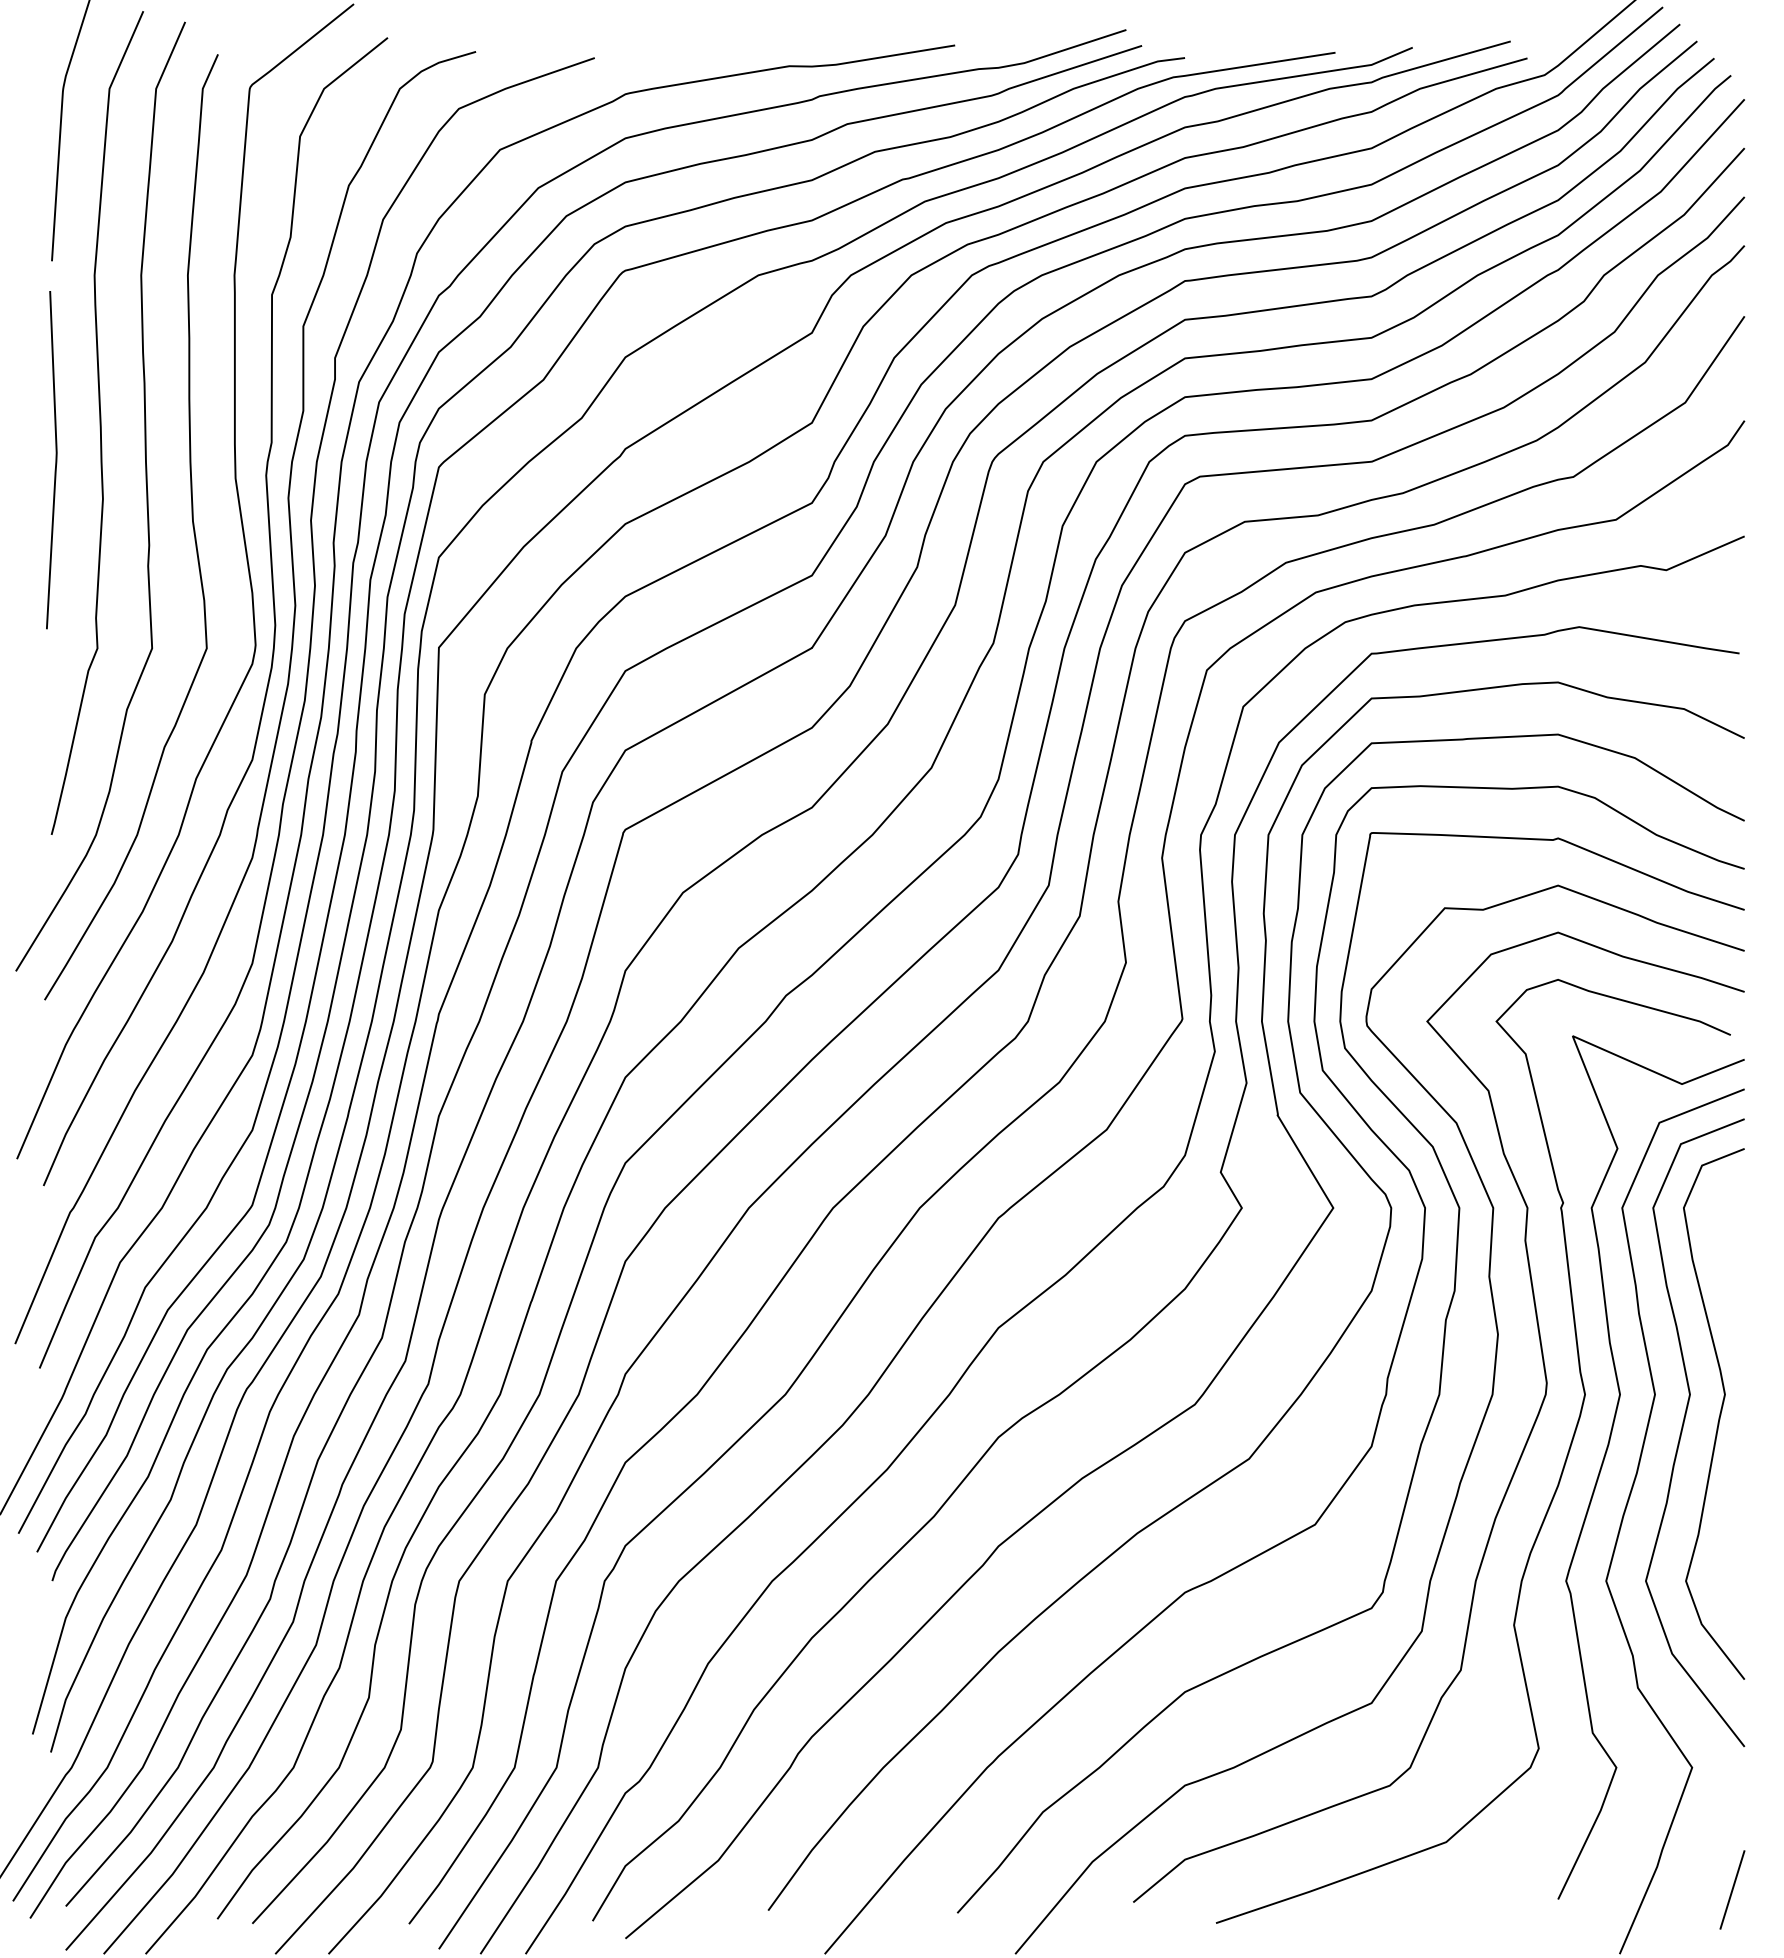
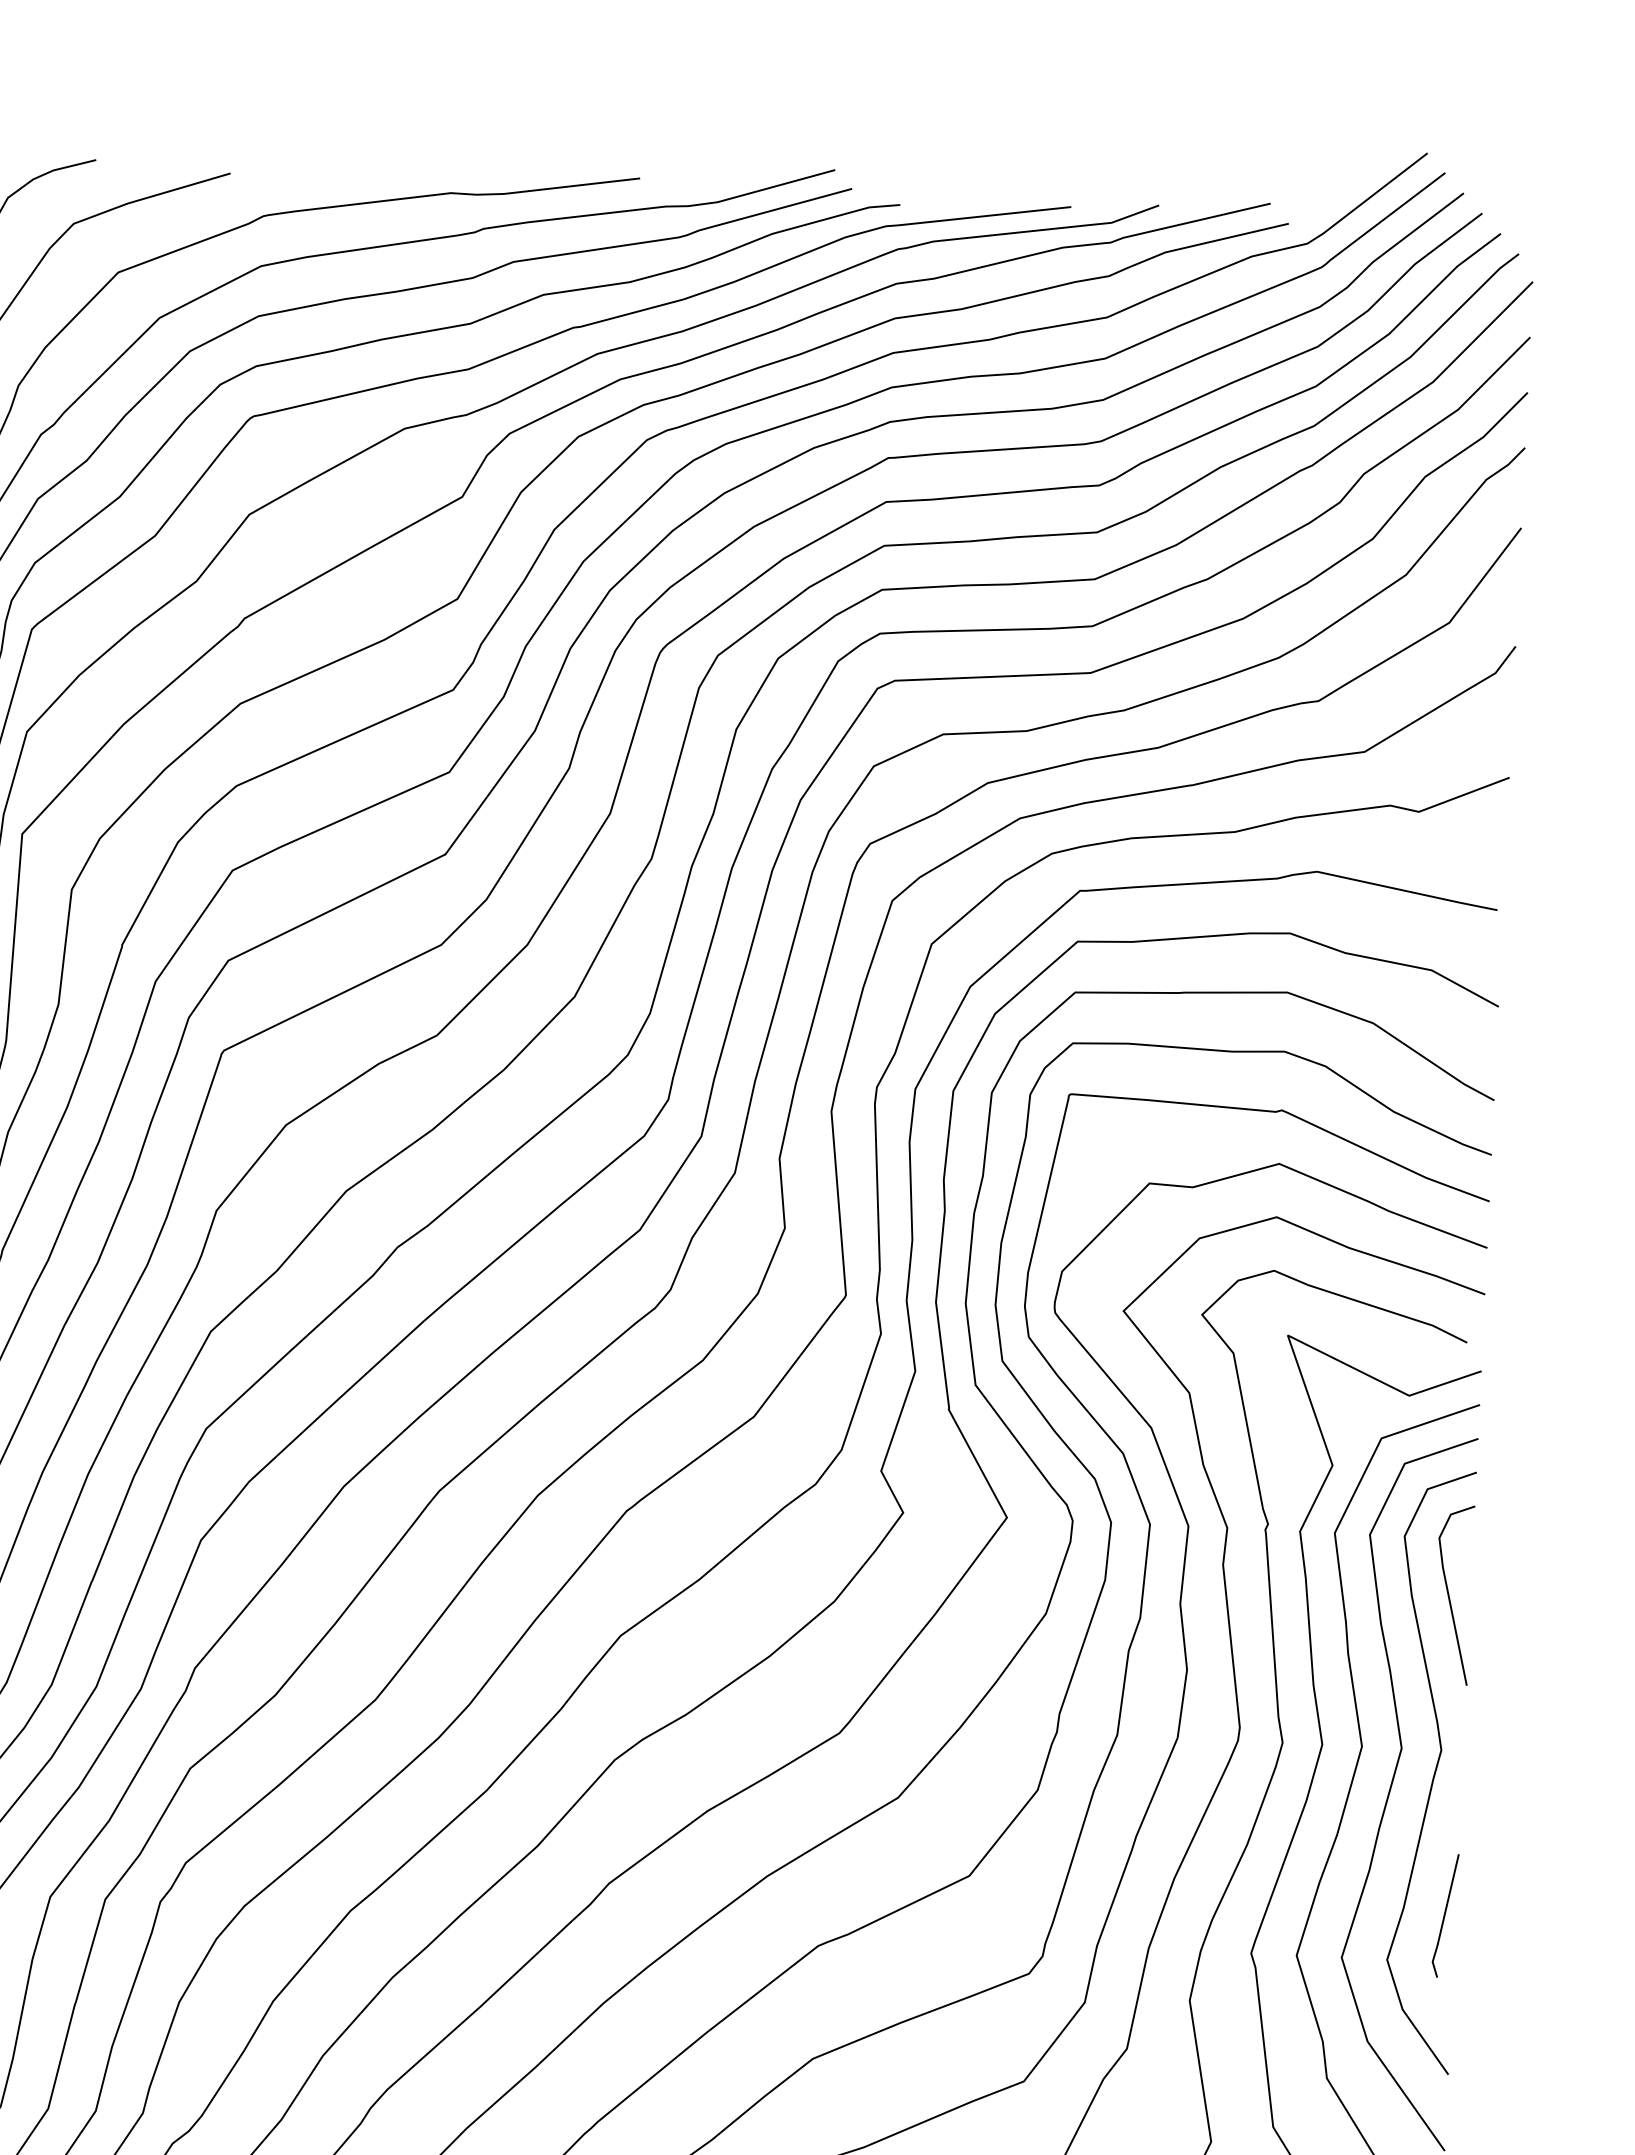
line: (1726, 1259) -> (1450, 1597), added
line: (1735, 1539) -> (1445, 1915), added

